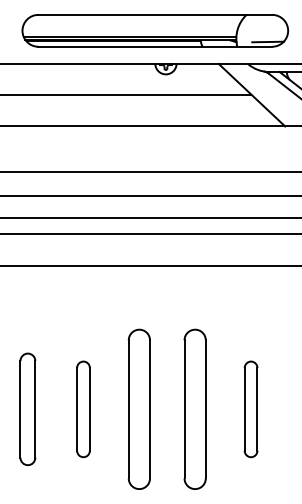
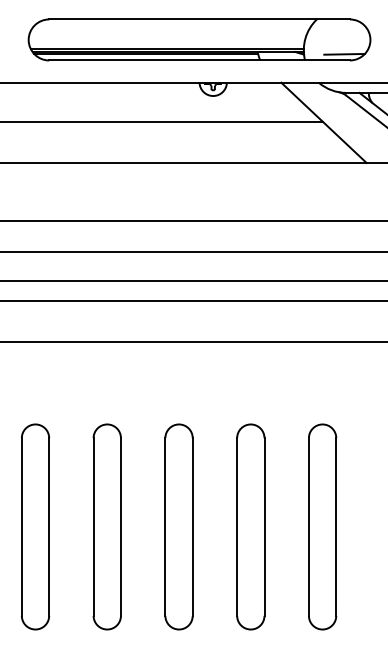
part: (27, 409) -> (35, 526), size x1.43
part: (82, 409) -> (106, 526), size x1.67
part: (250, 409) -> (322, 526), size x1.67

